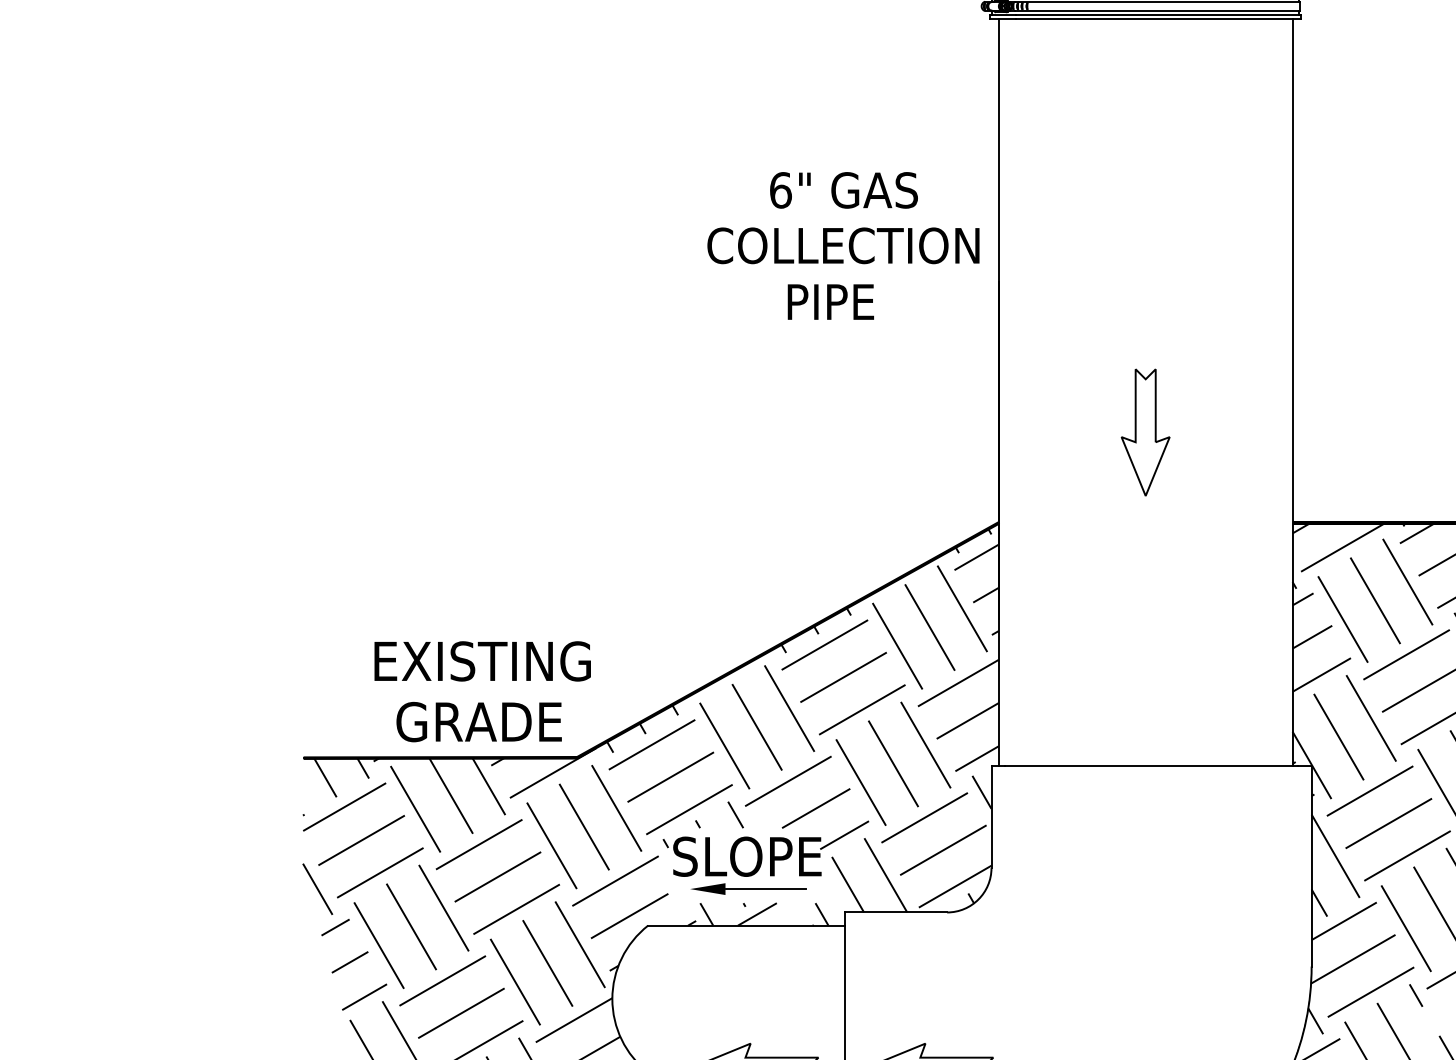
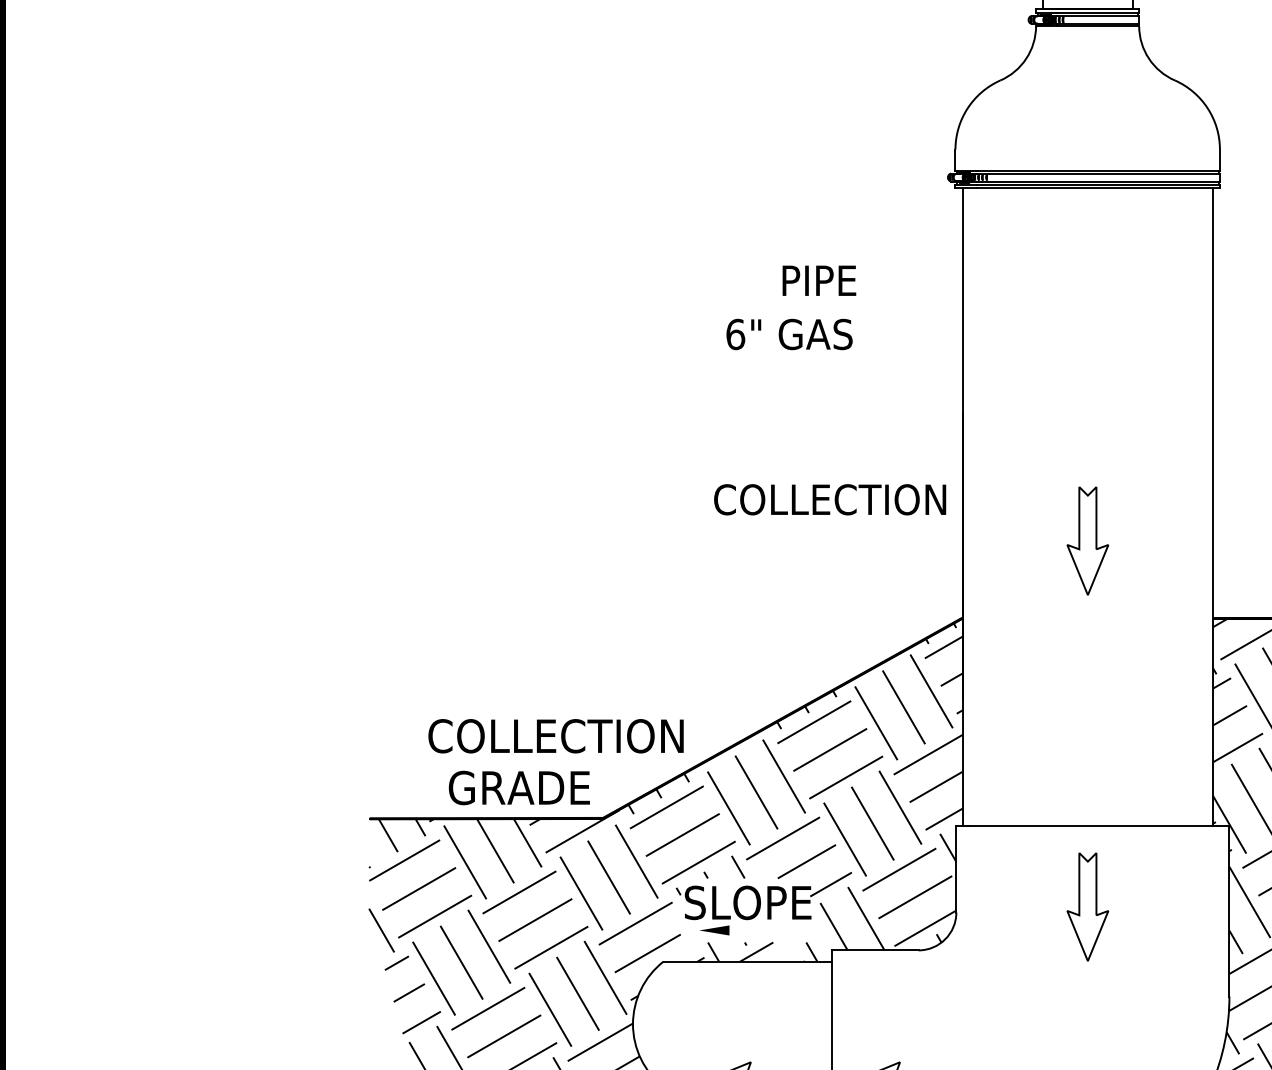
text: (843, 190) -> (789, 334), moved
text: (843, 245) -> (830, 499), moved
text: (831, 301) -> (819, 280), moved
text: (521, 661) -> (555, 736), EXISTING -> COLLECTION
part: (1145, 861) -> (1087, 906), added
line: (765, 889) -> (763, 930), removed

